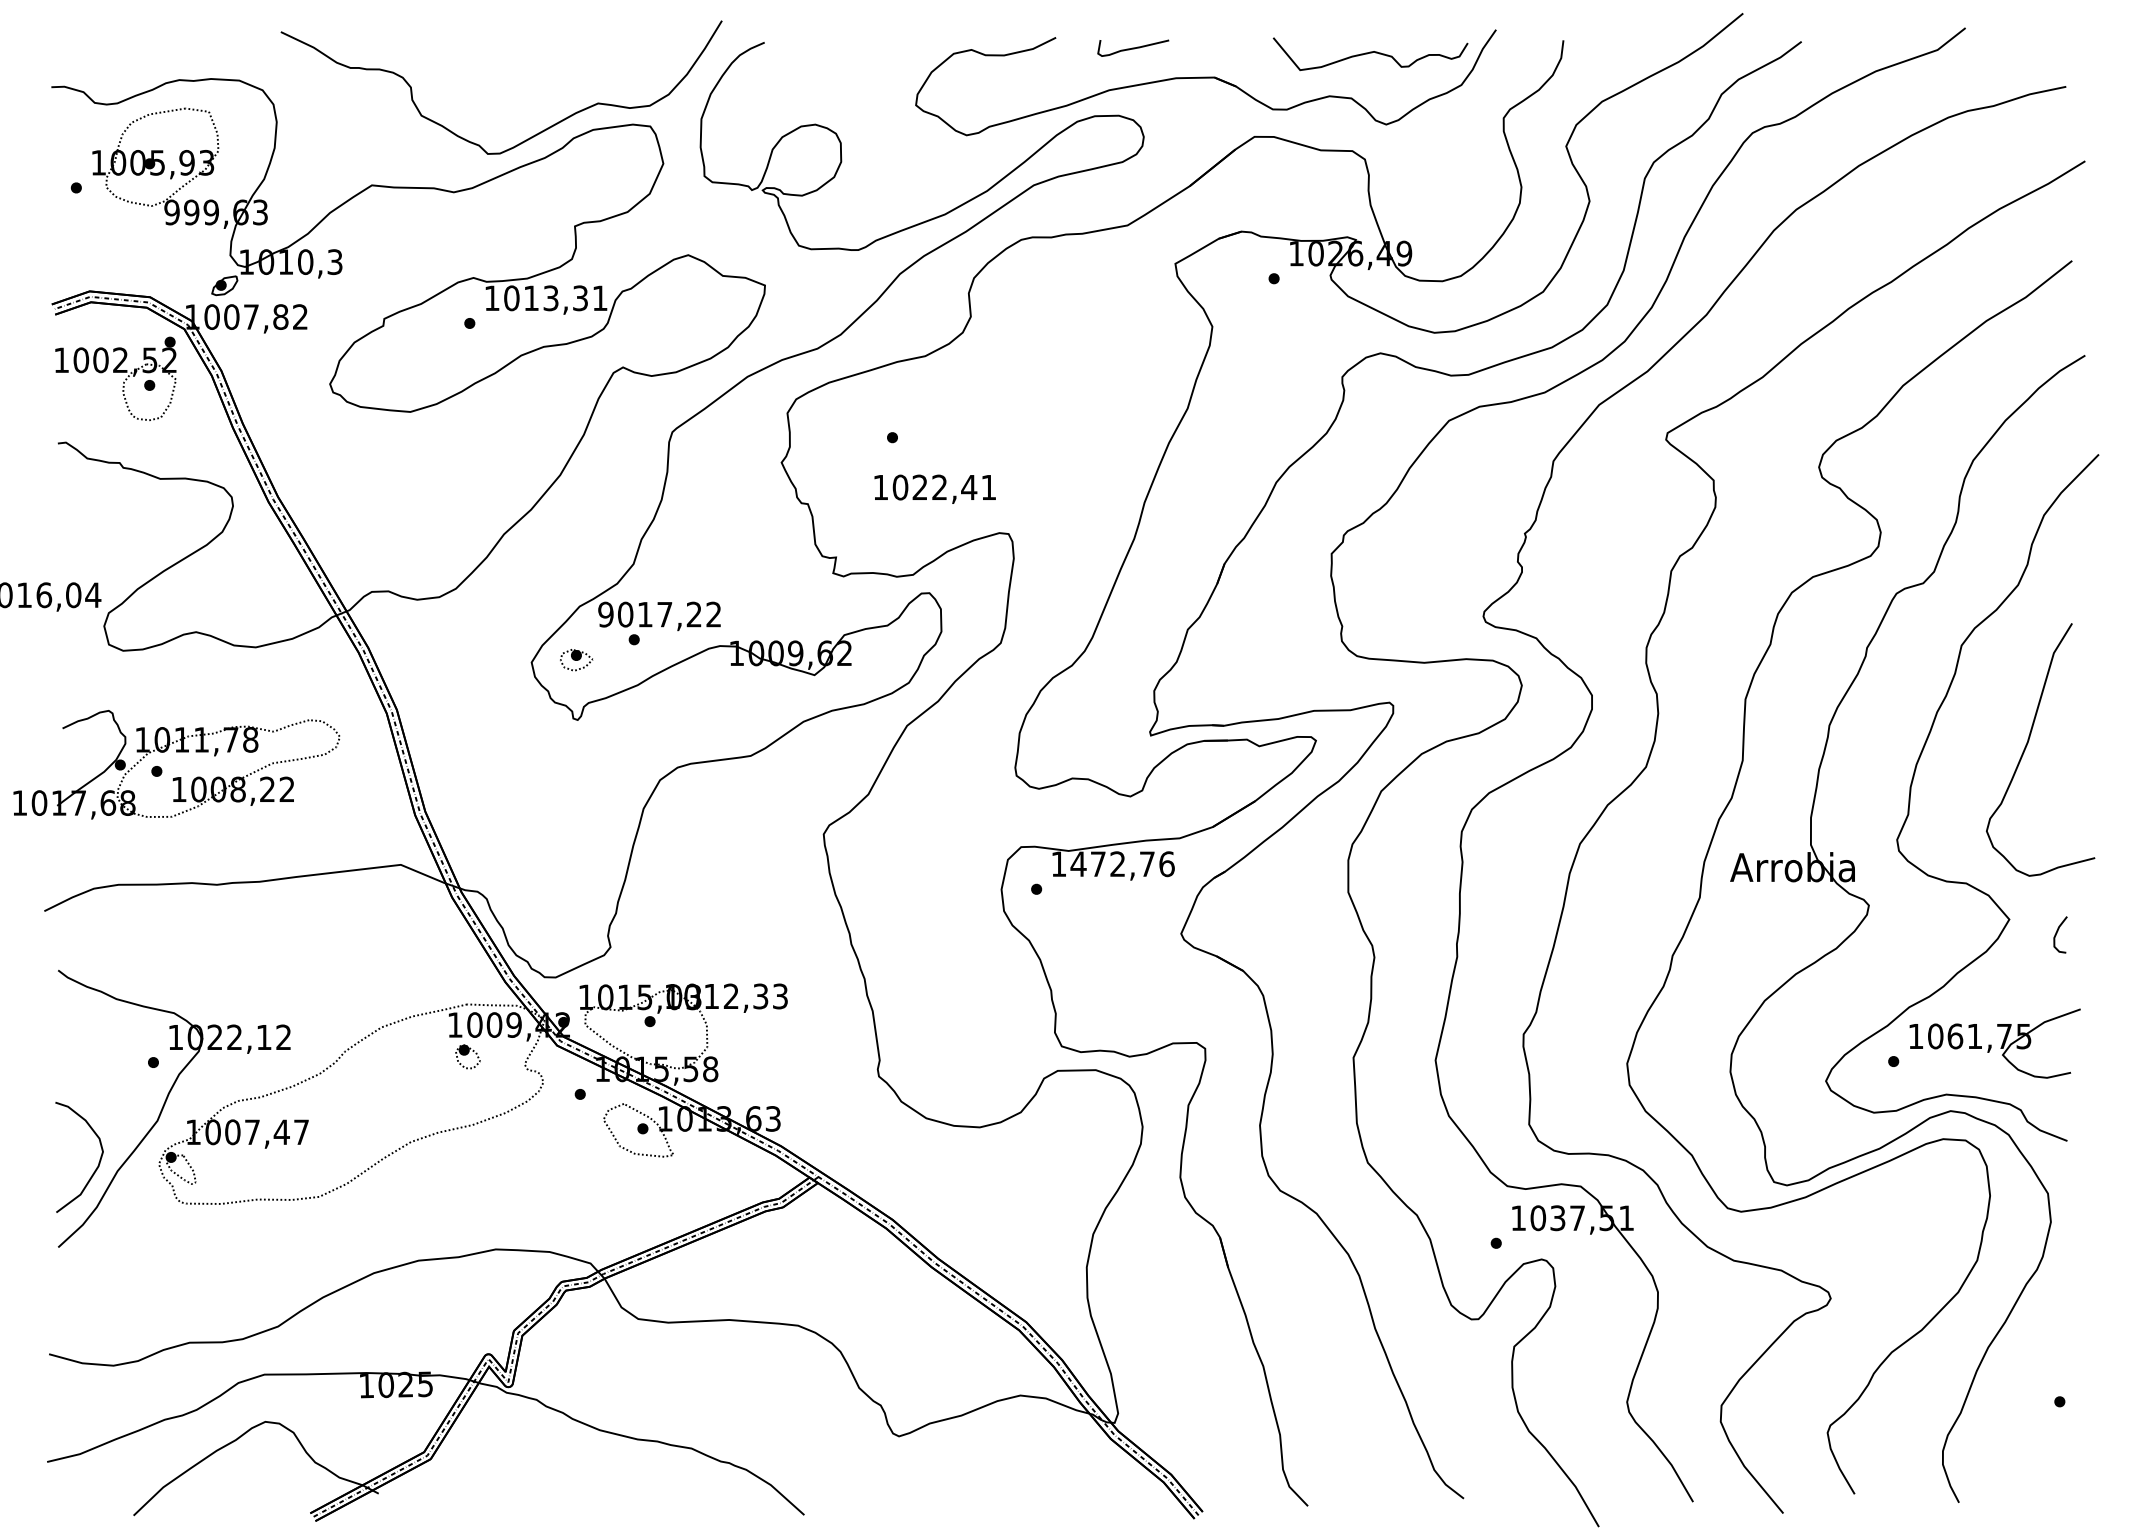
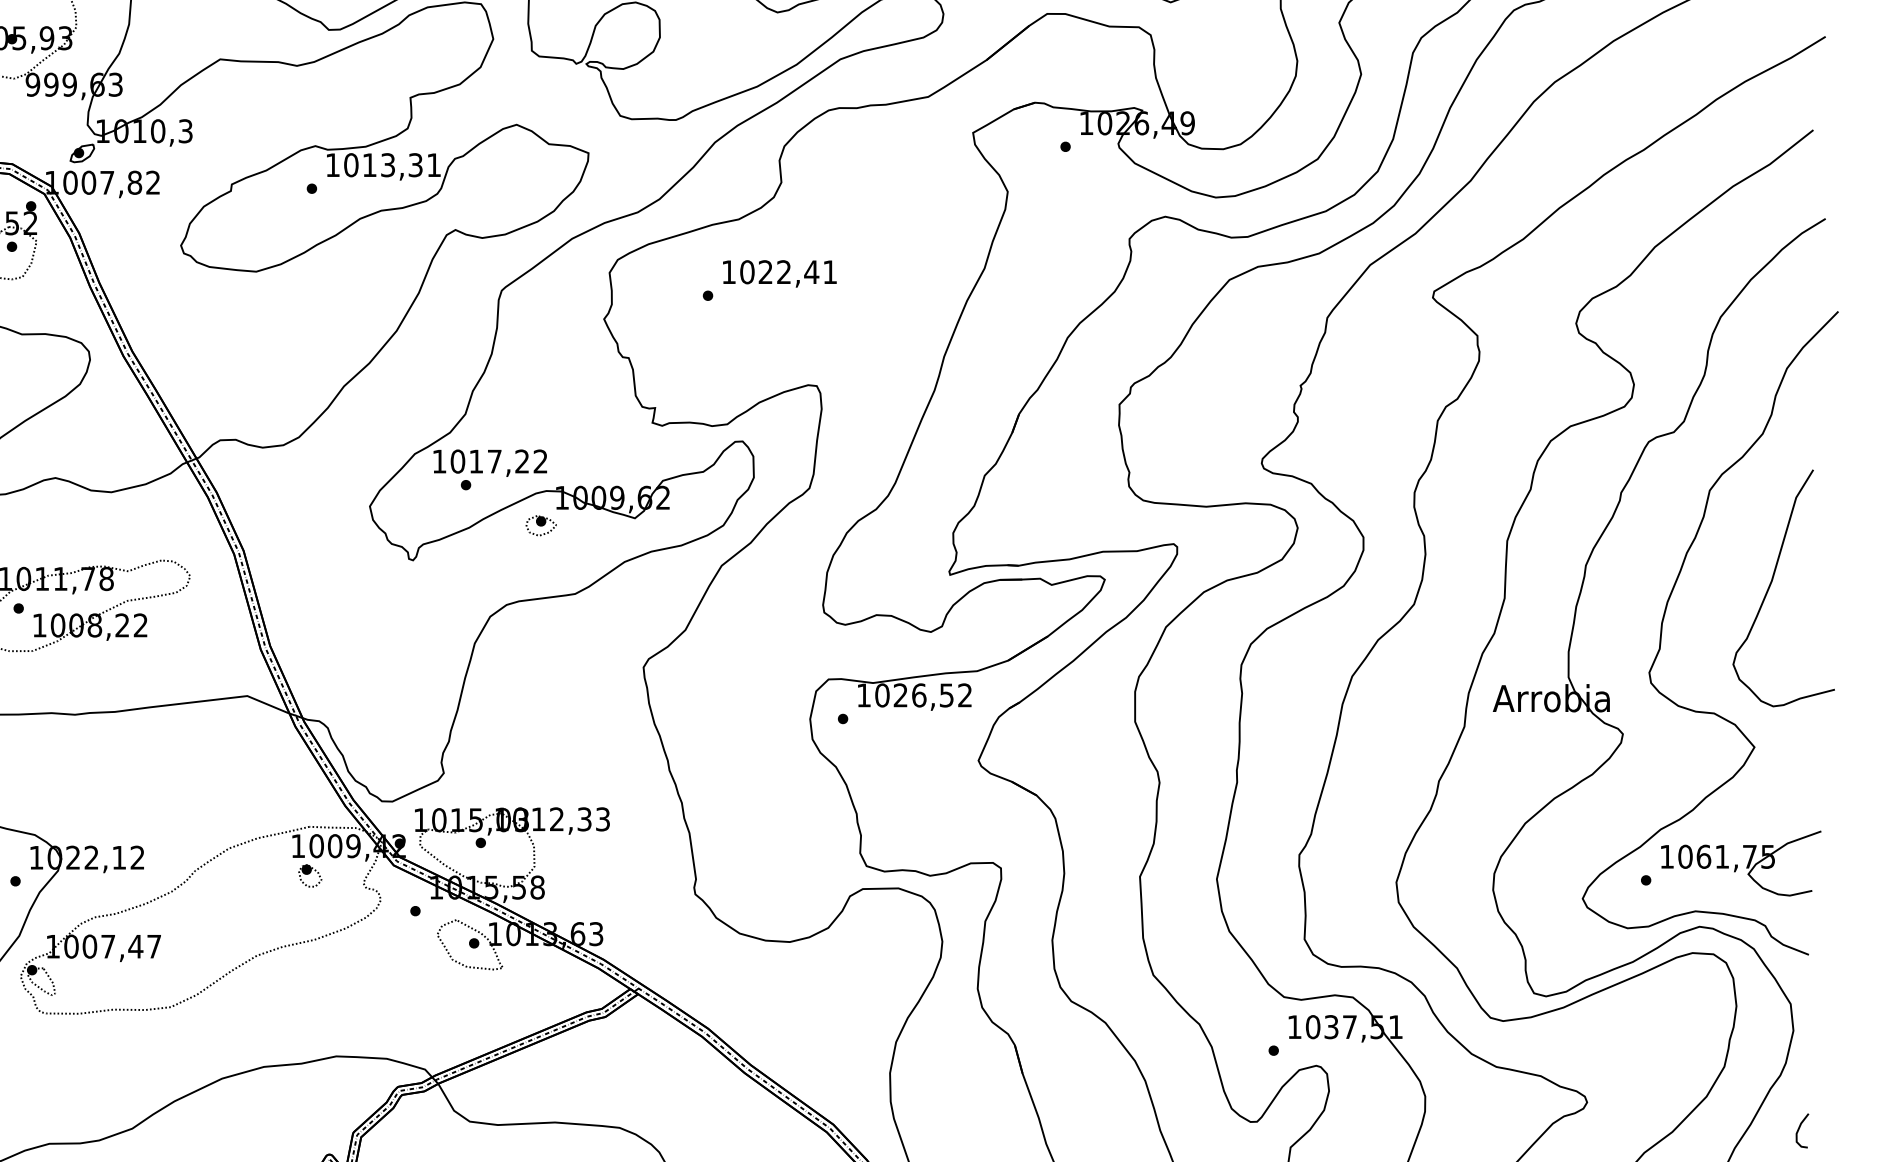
text: (934, 488) -> (779, 273), moved
text: (605, 614) -> (439, 461), 9017,22 -> 1017,22
part: (576, 660) -> (541, 526), moved
text: (1122, 864) -> (923, 695), 1472,76 -> 1026,52
curve: (2057, 933) -> (1799, 1129), moved

